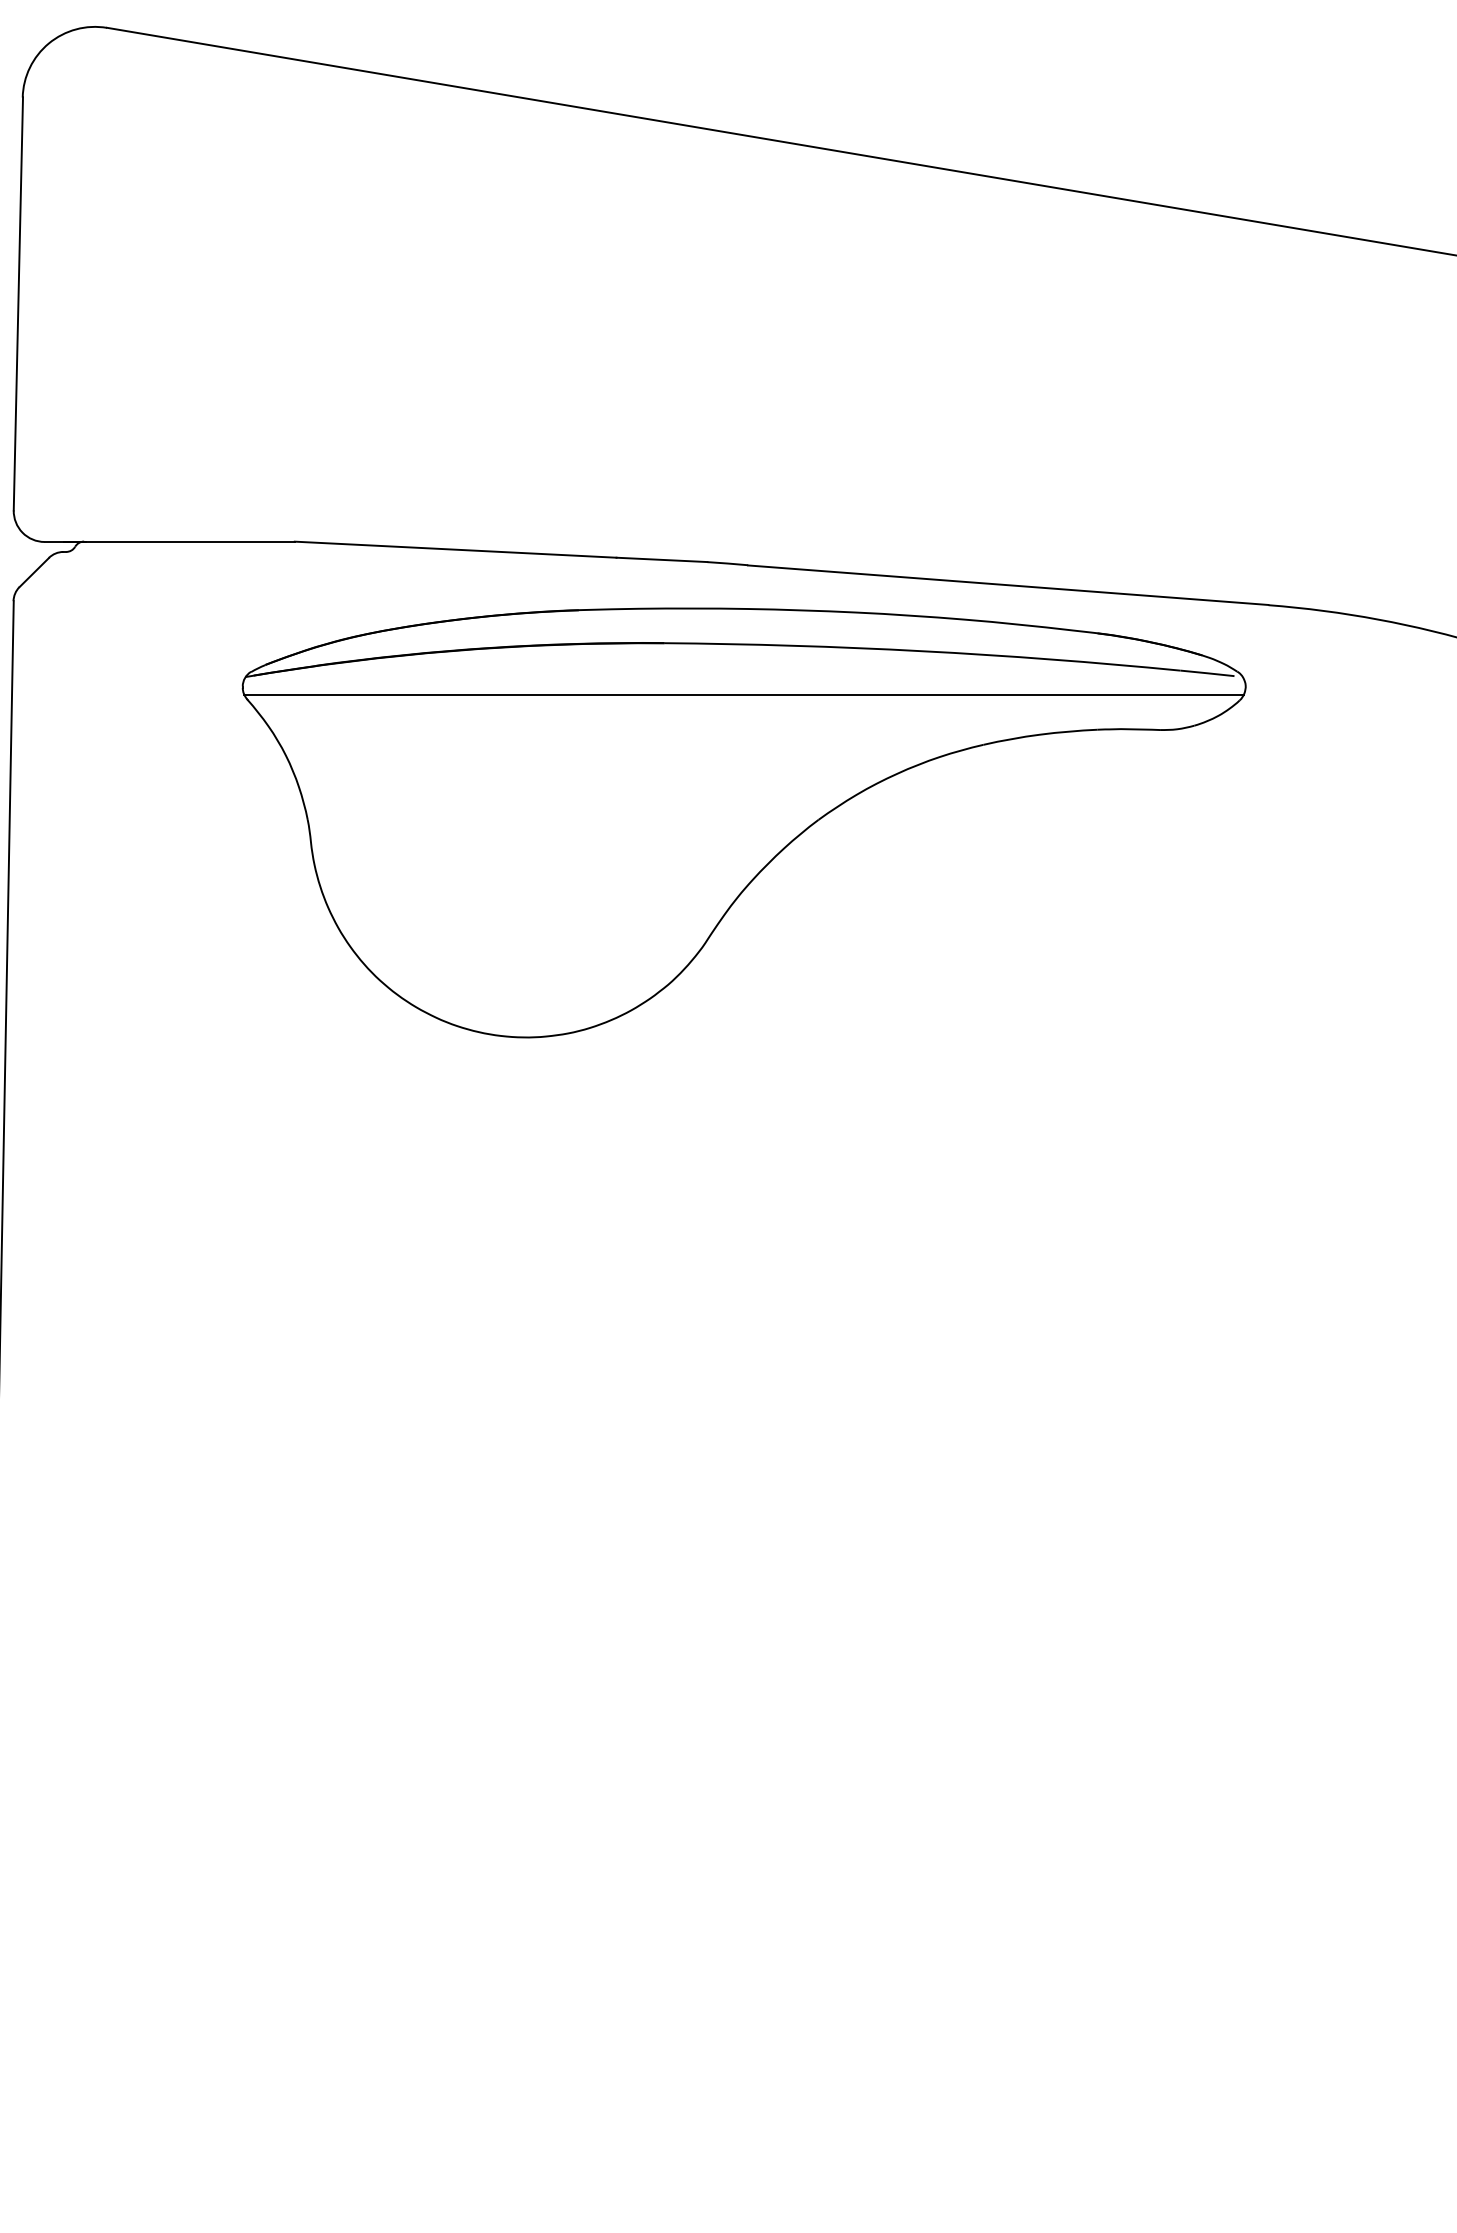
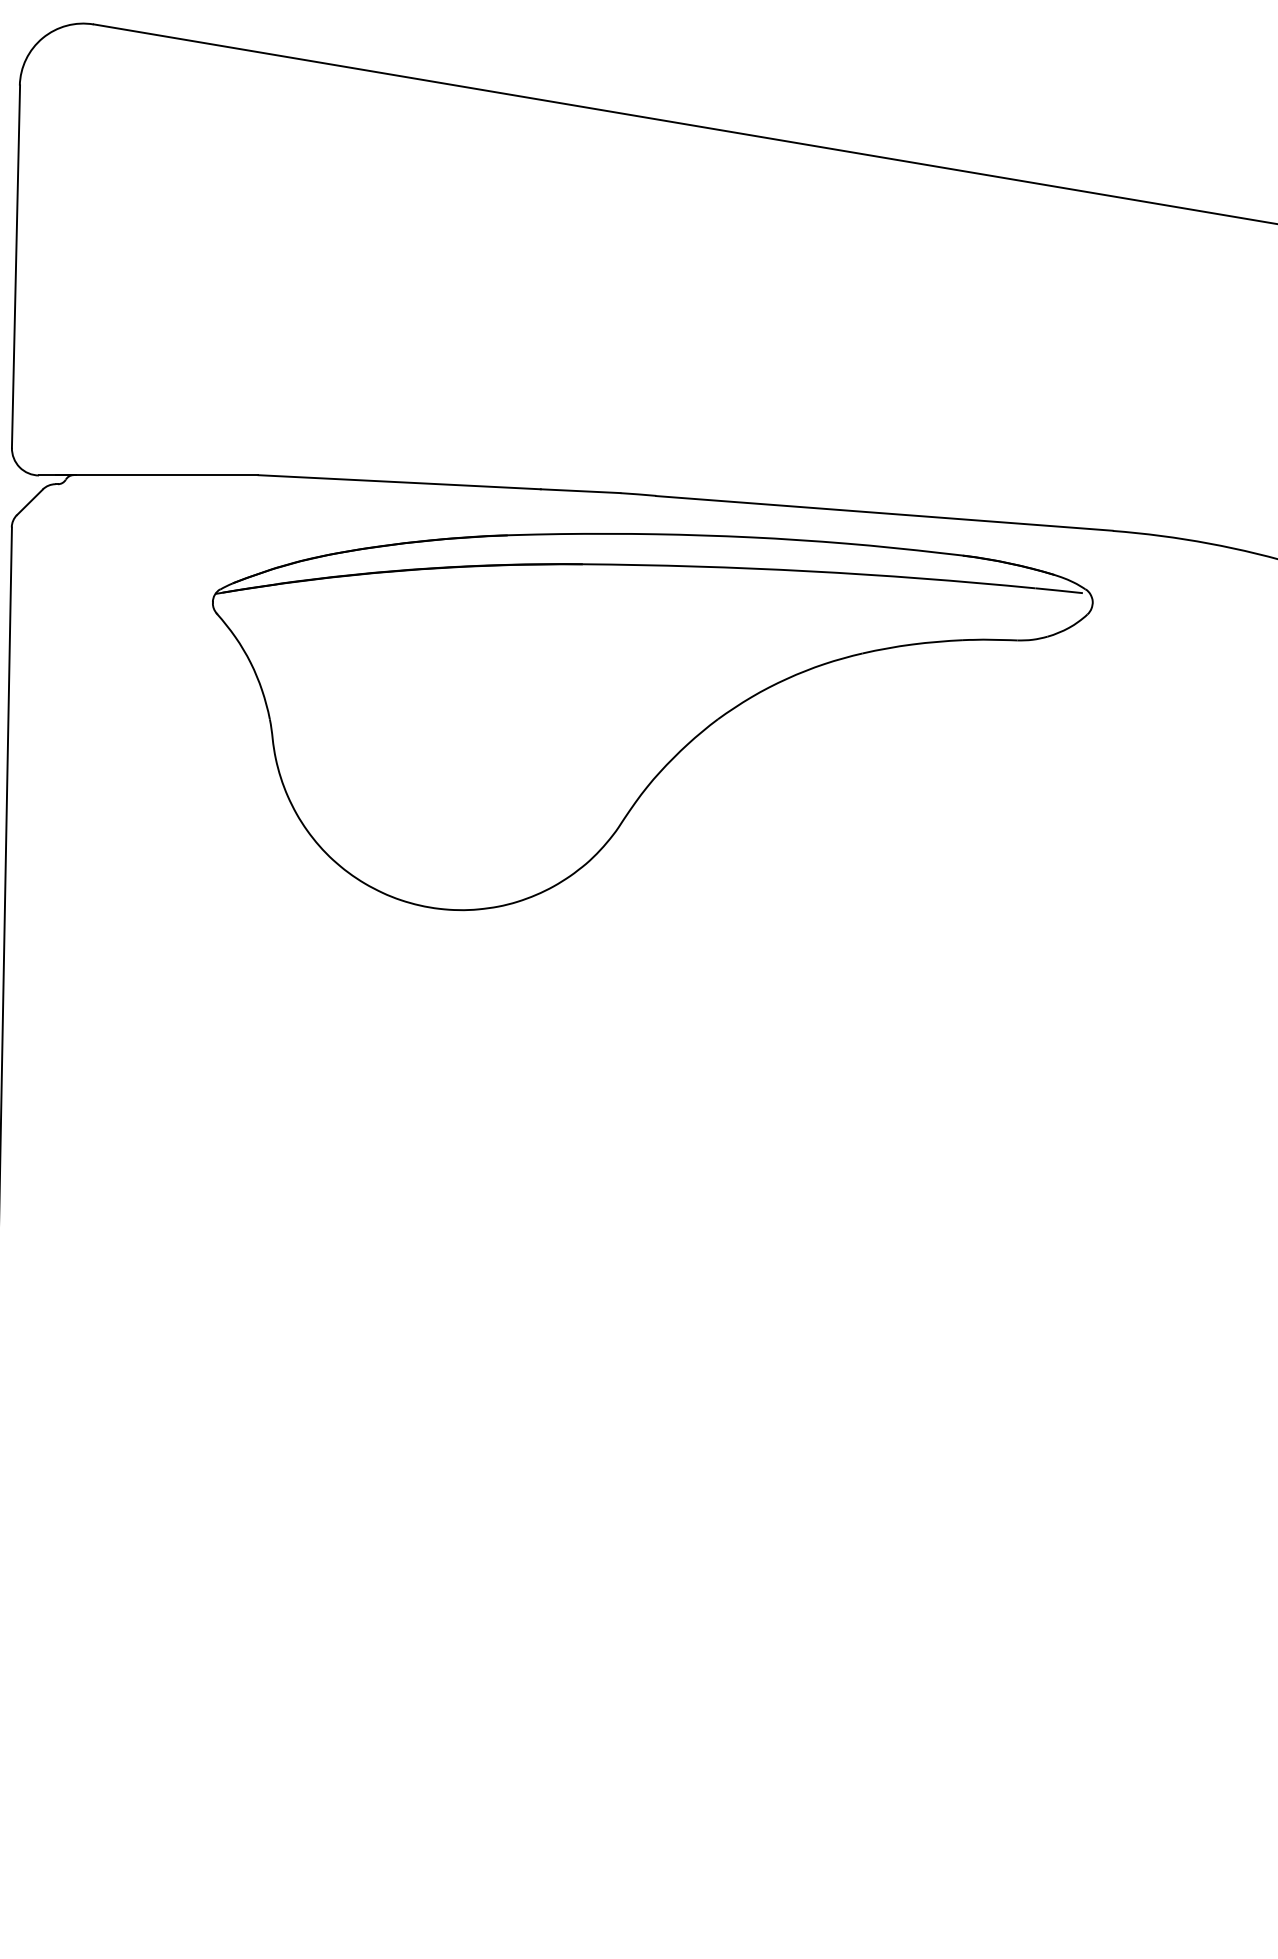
line: (744, 694) -> (653, 609), removed

